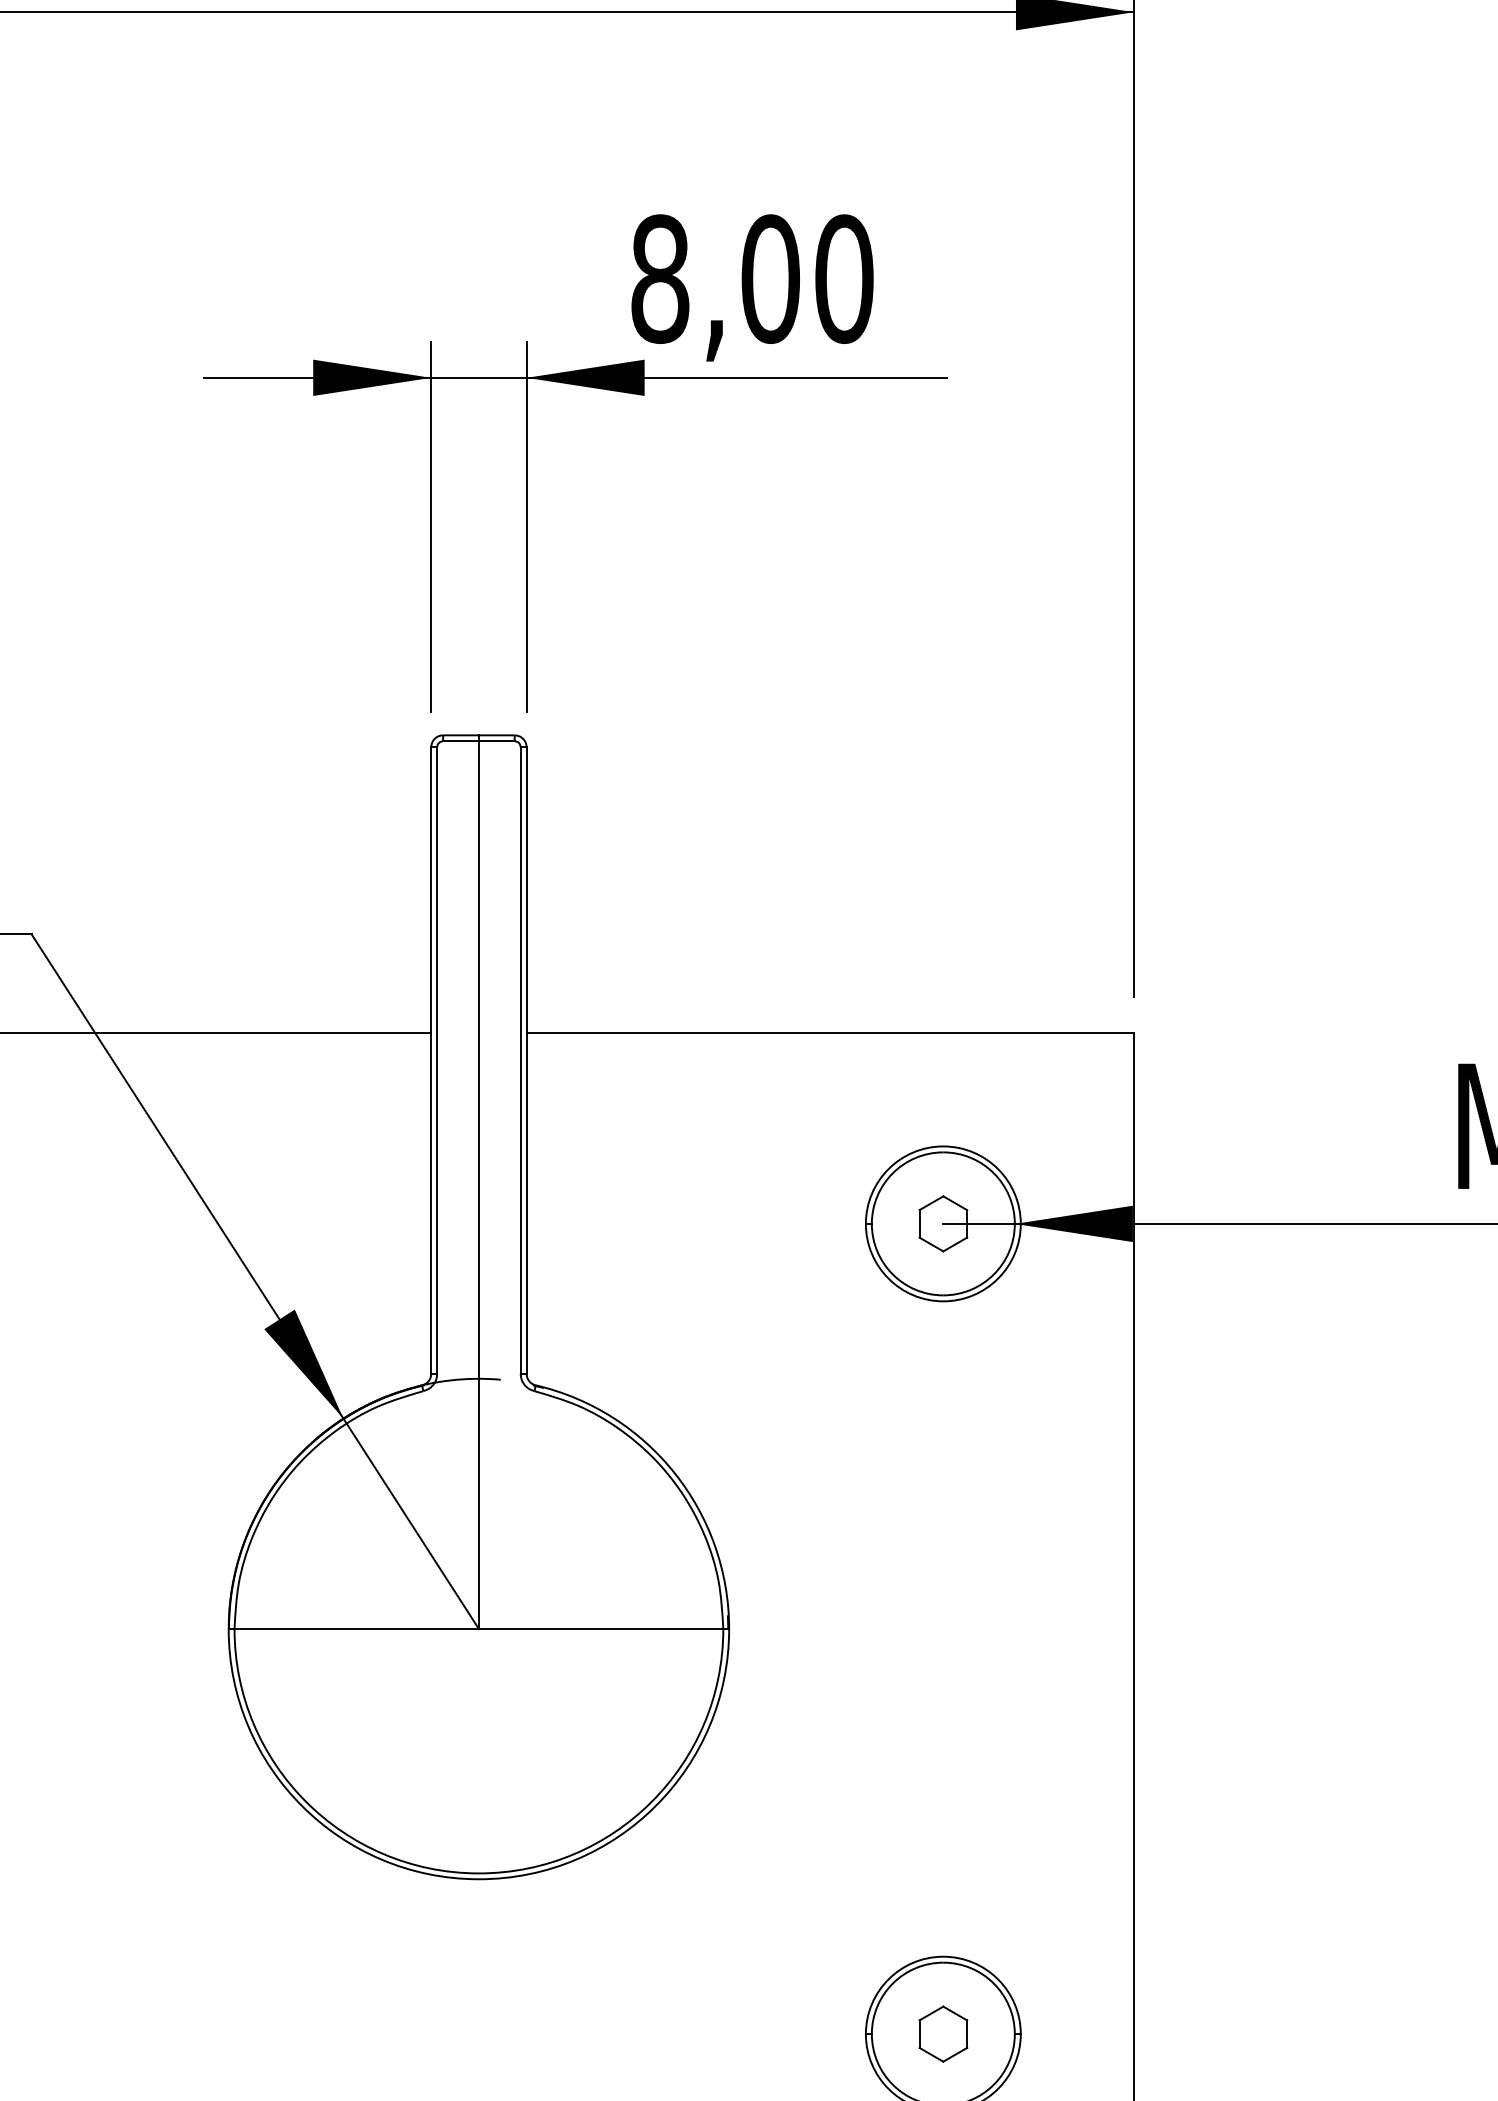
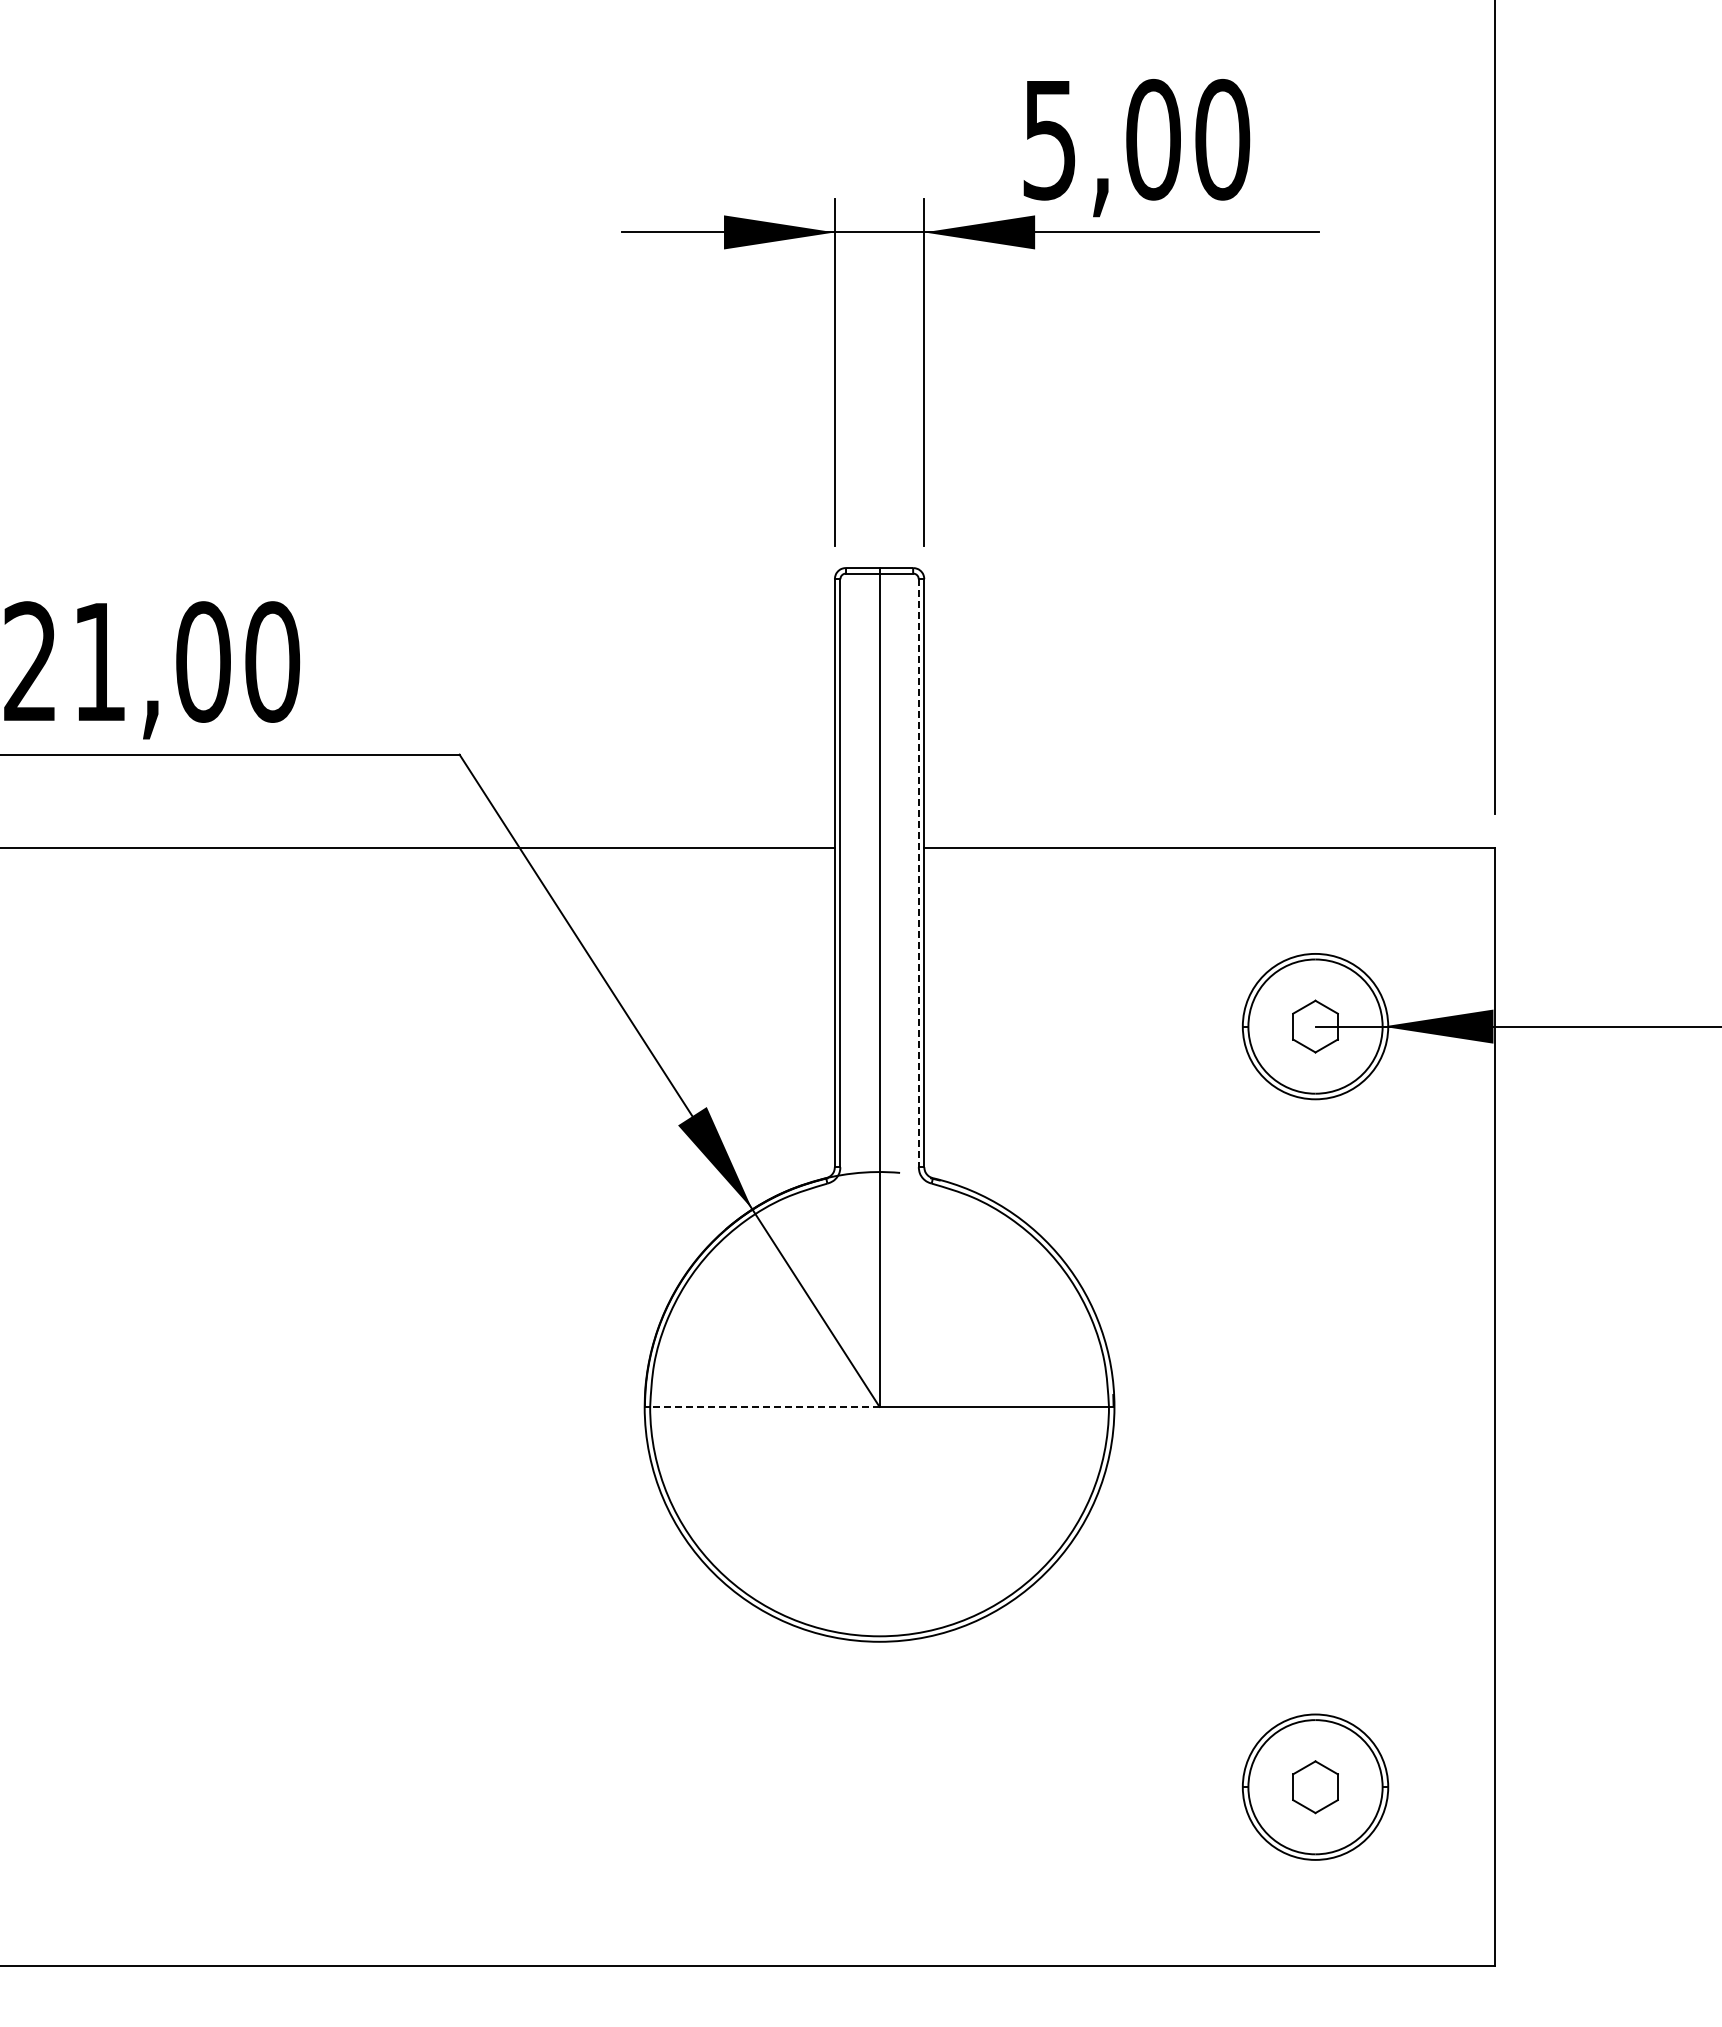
text: (659, 278) -> (1049, 139), 8,00 -> 5,00
line: (520, 1060) -> (918, 873), solid -> dashed
line: (356, 1628) -> (764, 1406), solid -> dashed

